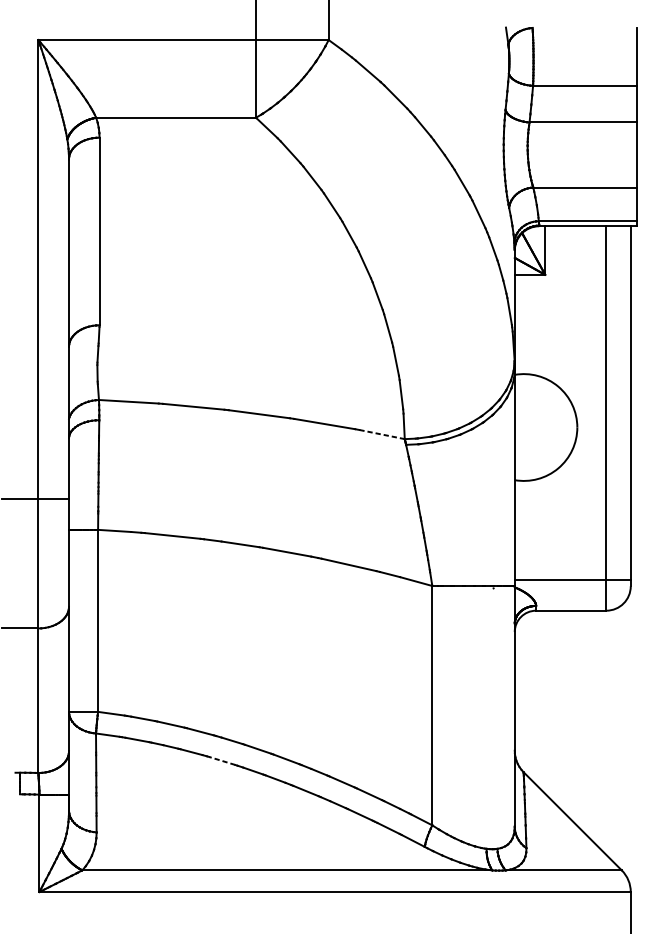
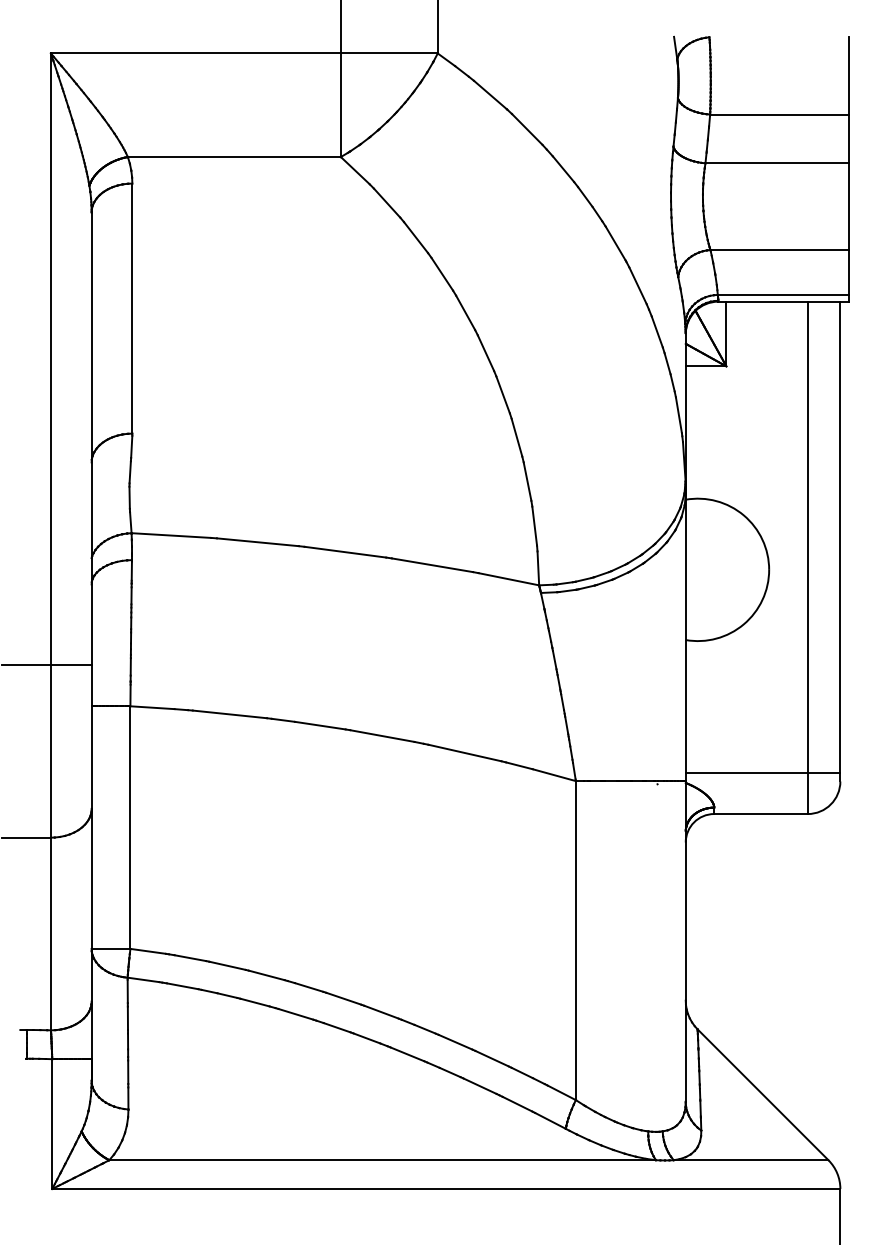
line: (381, 434) -> (508, 579), dashed -> solid
line: (221, 761) -> (295, 1014), dashed -> solid

